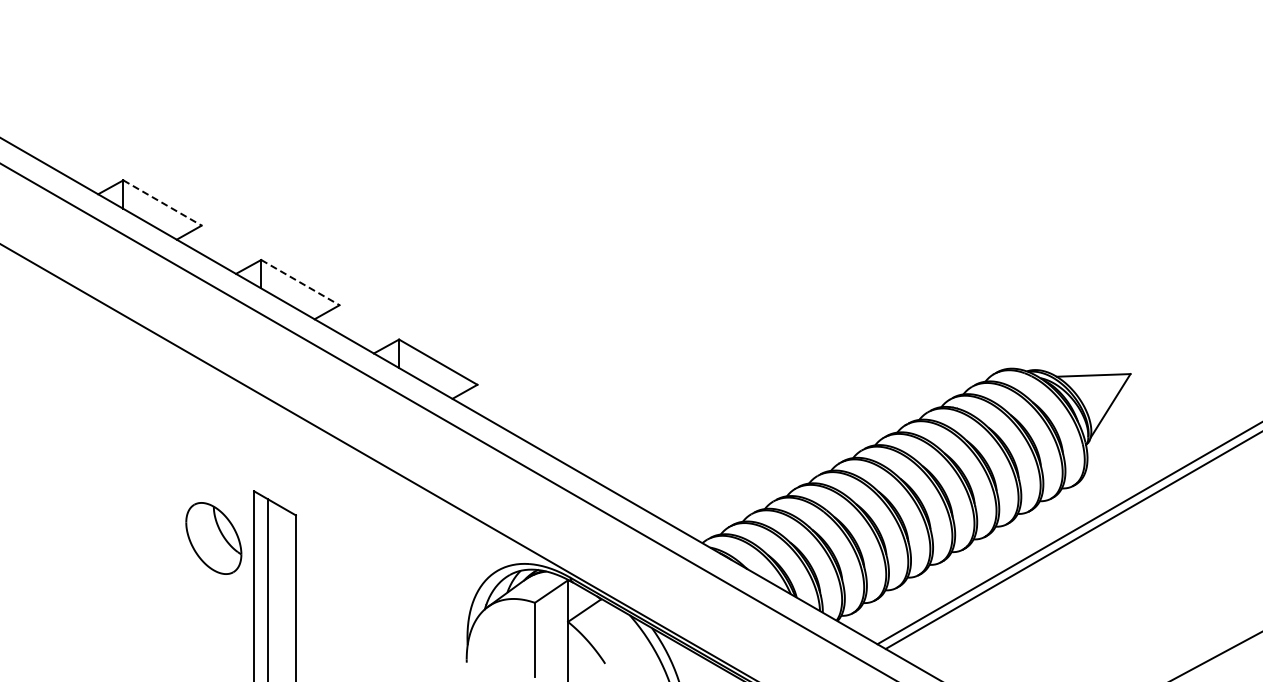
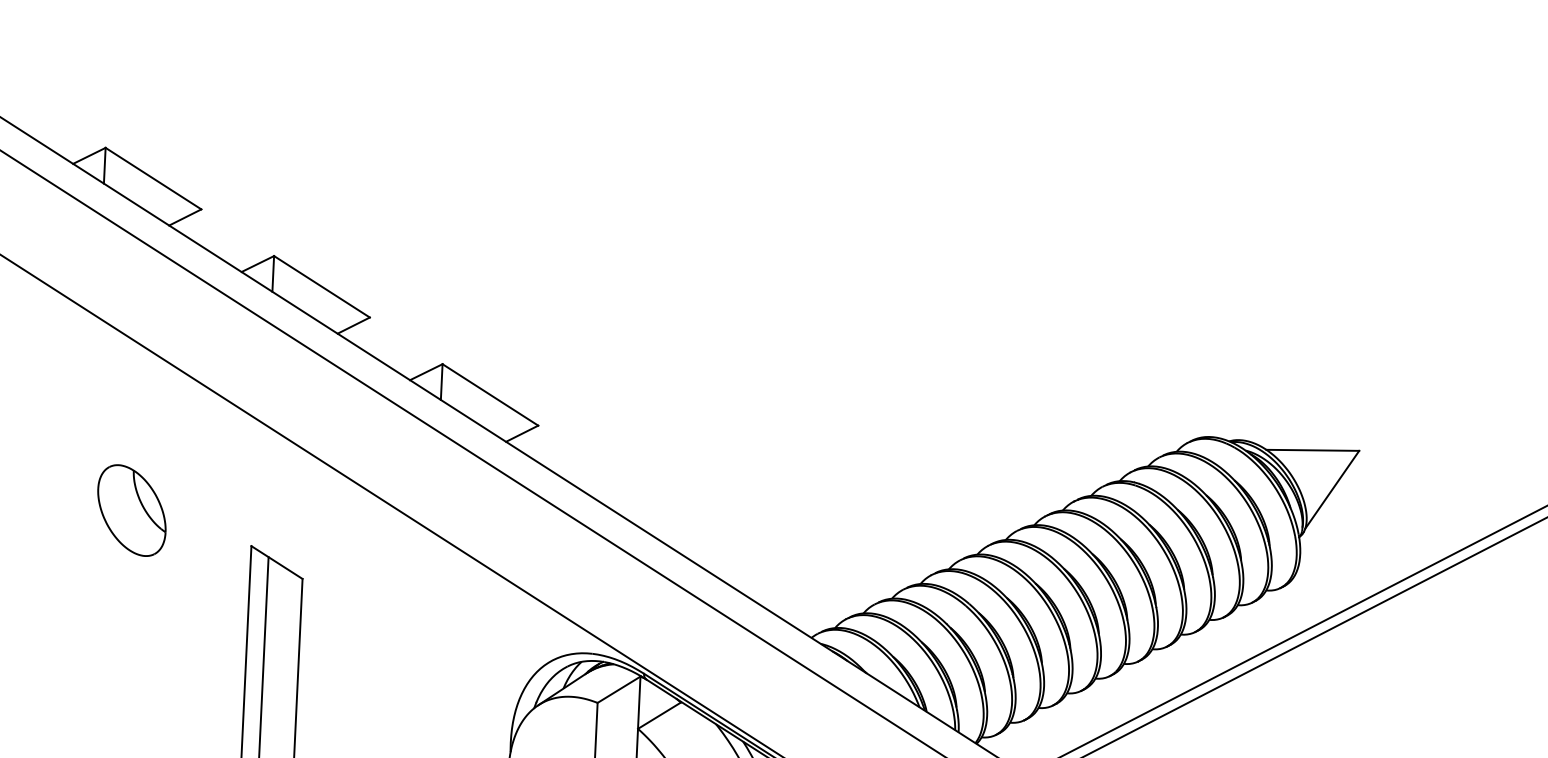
line: (162, 203) -> (153, 179), dashed -> solid
line: (300, 282) -> (322, 286), dashed -> solid
part: (213, 538) -> (131, 510), moved

